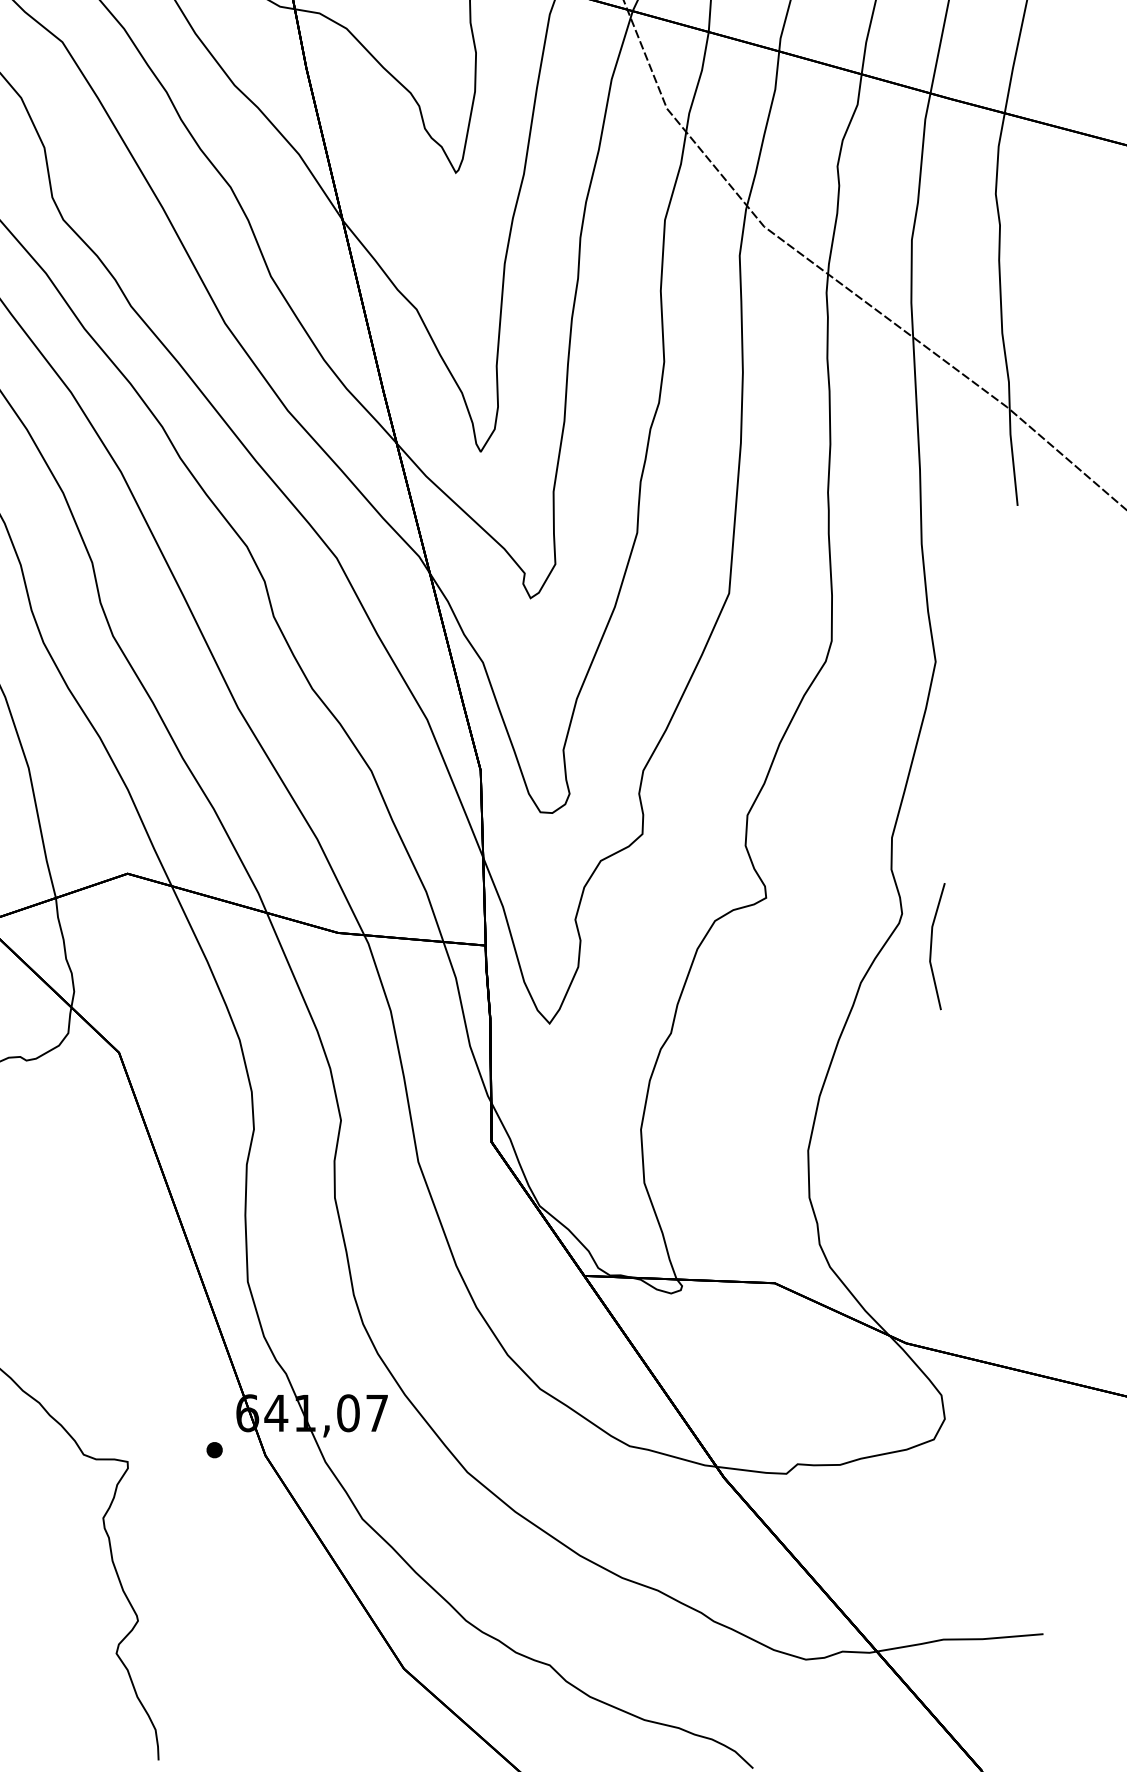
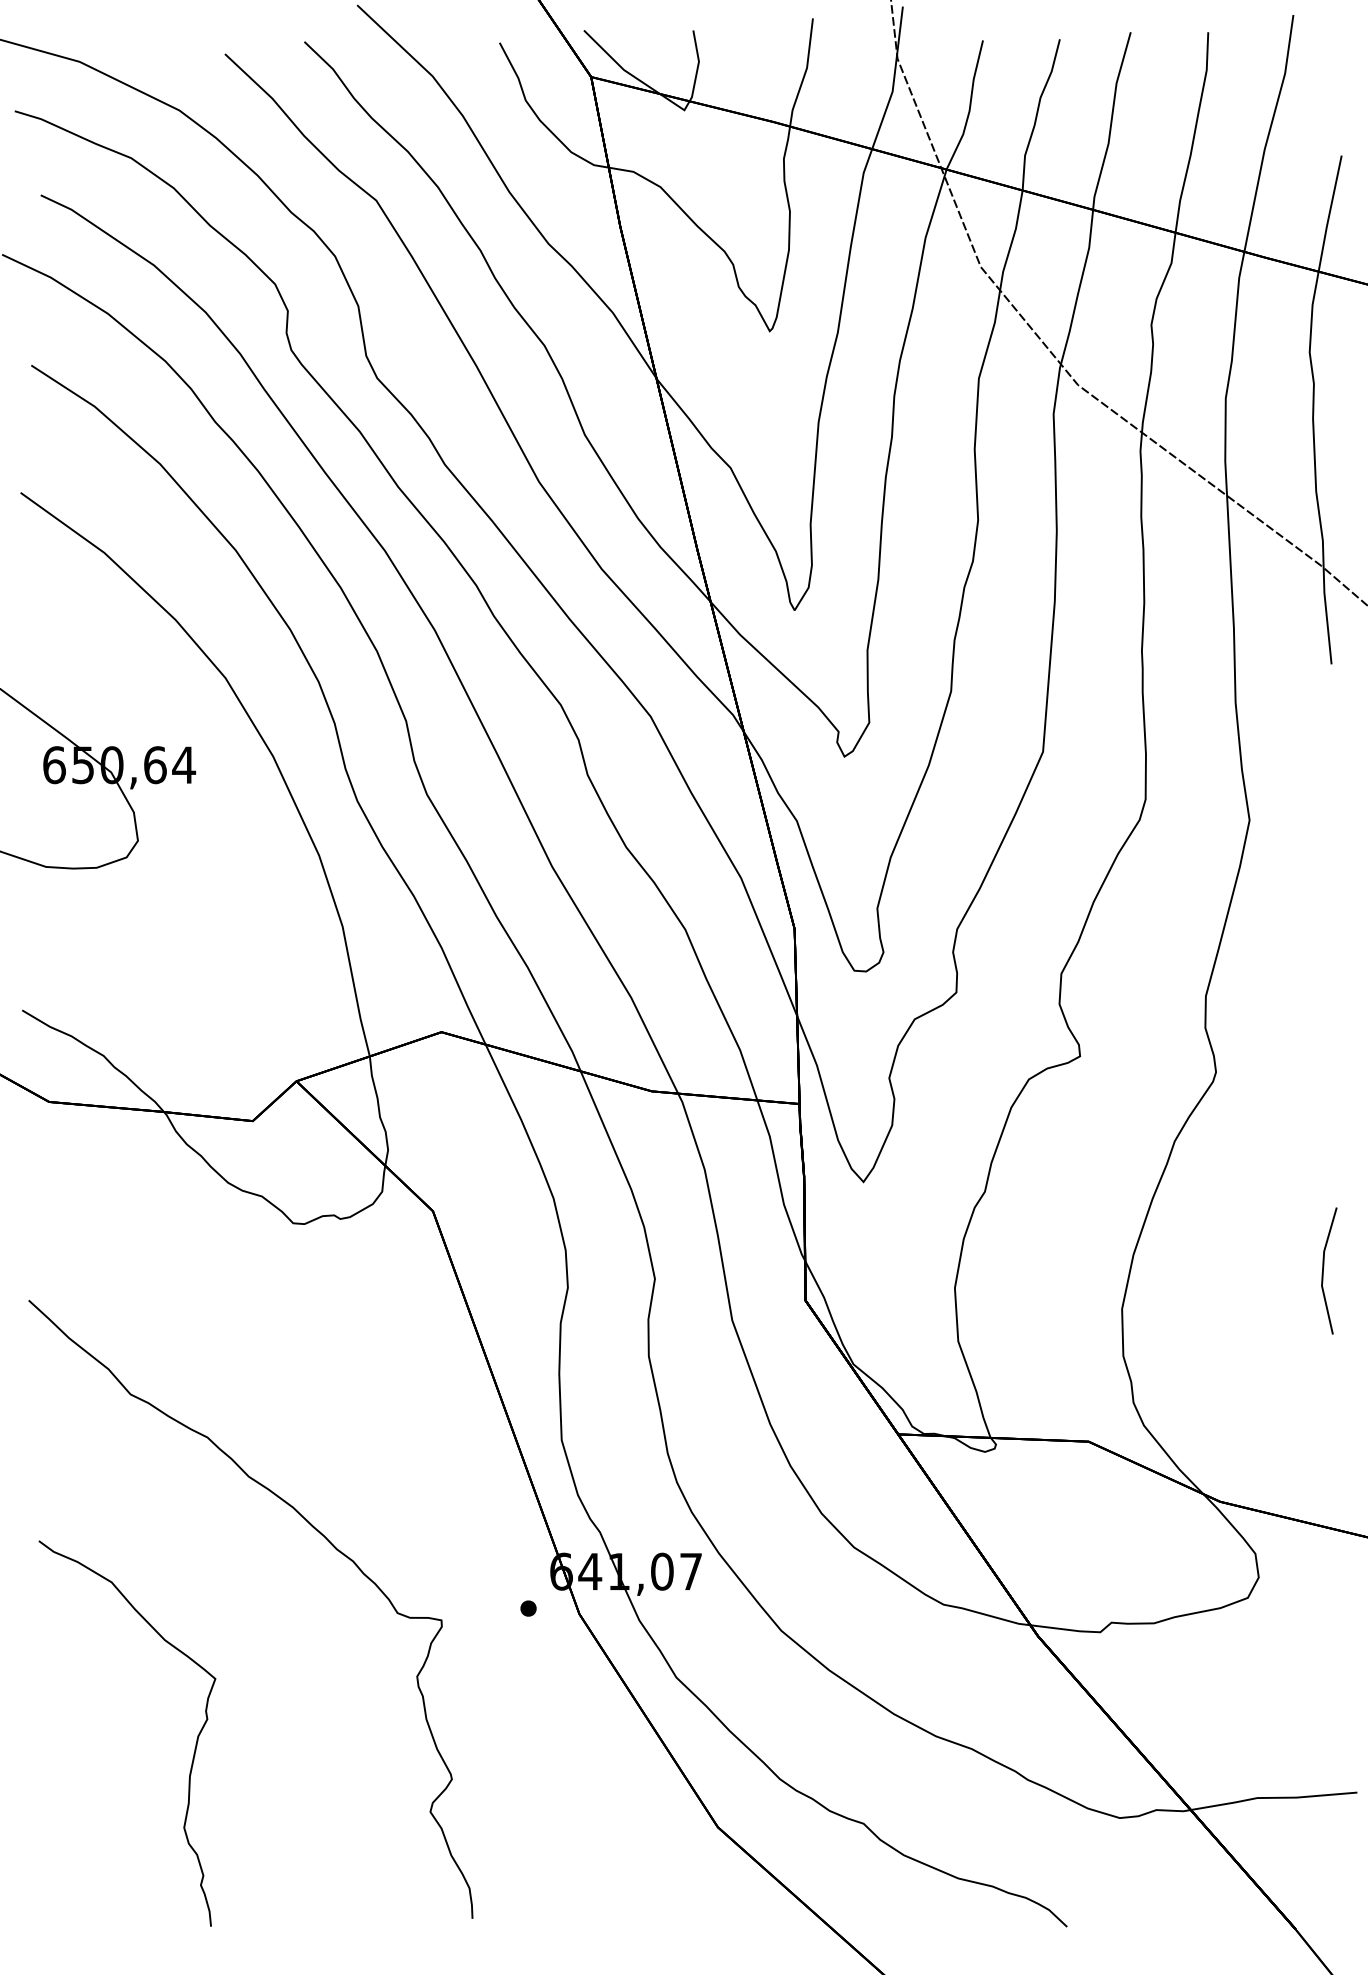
line: (932, 943) -> (1324, 1267), moved

